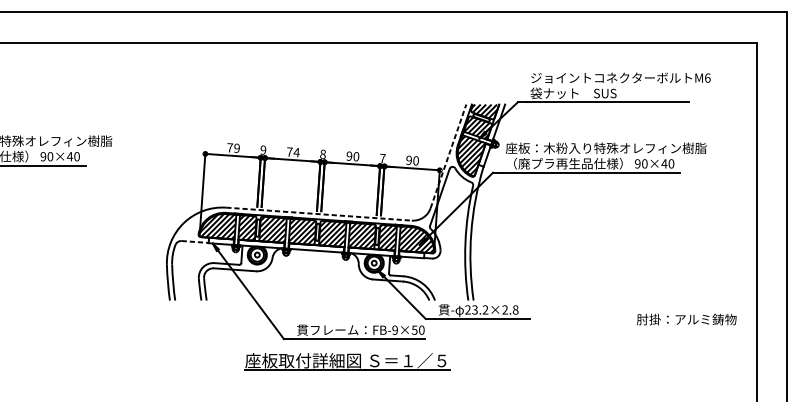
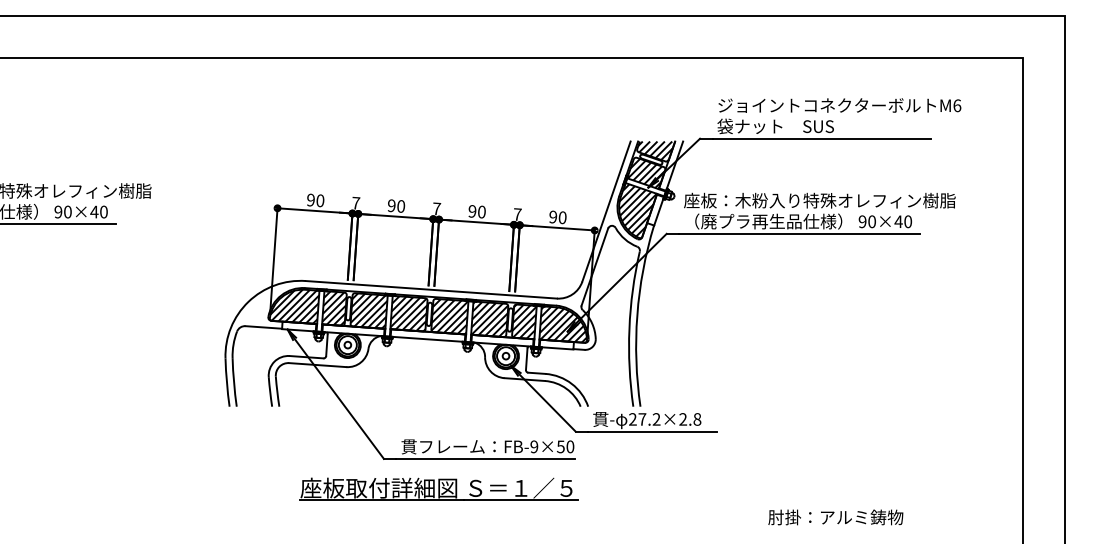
text: (233, 148) -> (315, 200), 79 -> 90
text: (263, 149) -> (356, 202), 9 -> 7
text: (293, 151) -> (396, 205), 74 -> 90
text: (322, 154) -> (436, 208), 8 -> 7
line: (448, 156) -> (606, 211), dashed -> solid
line: (319, 213) -> (431, 289), dashed -> solid
line: (195, 242) -> (264, 327), dashed -> solid
text: (475, 310) -> (642, 419), 23.2×2.8 -> 27.2×2.8
text: (686, 319) -> (835, 517), moved
part: (347, 361) -> (438, 488), moved

